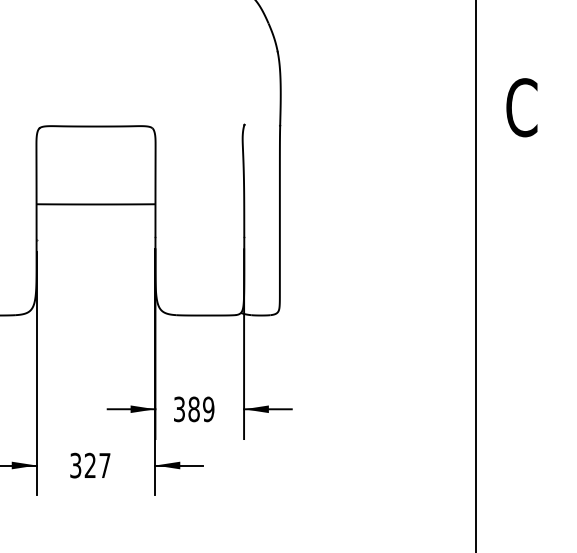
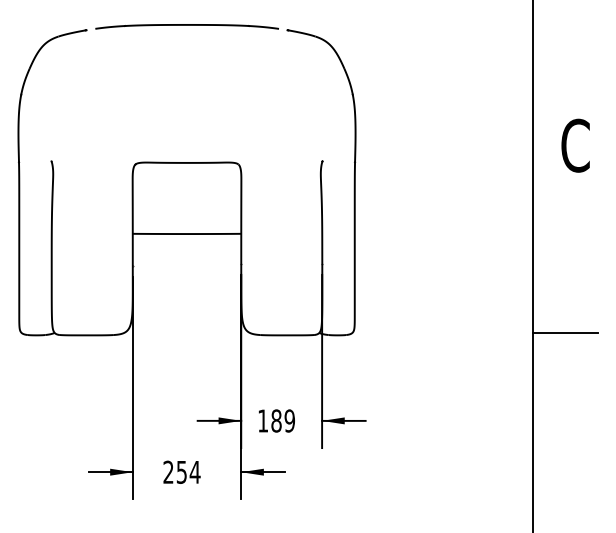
line: (510, 313) -> (565, 333), added
text: (179, 408) -> (263, 420), 389 -> 189
text: (89, 464) -> (181, 471), 327 -> 254

